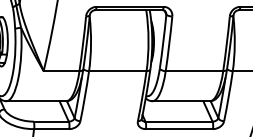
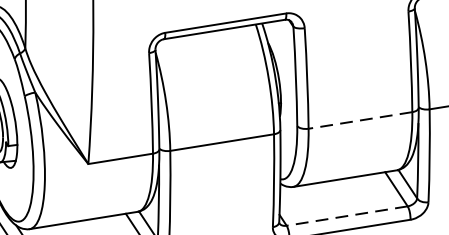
line: (194, 71) -> (360, 121), solid -> dashed
line: (179, 121) -> (348, 215), solid -> dashed

